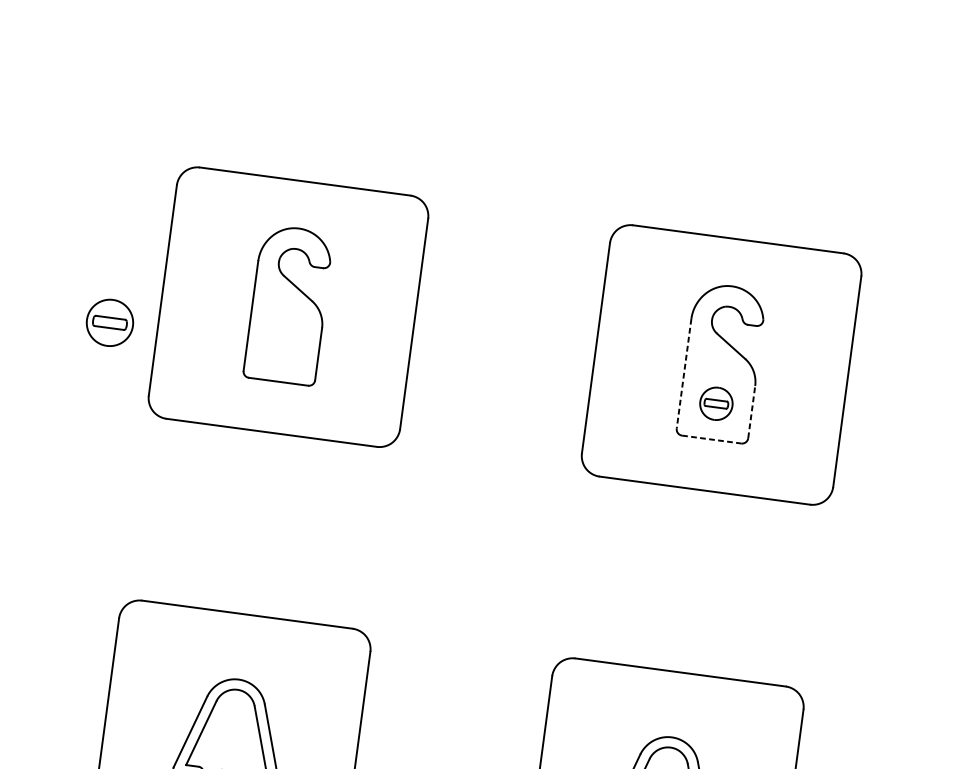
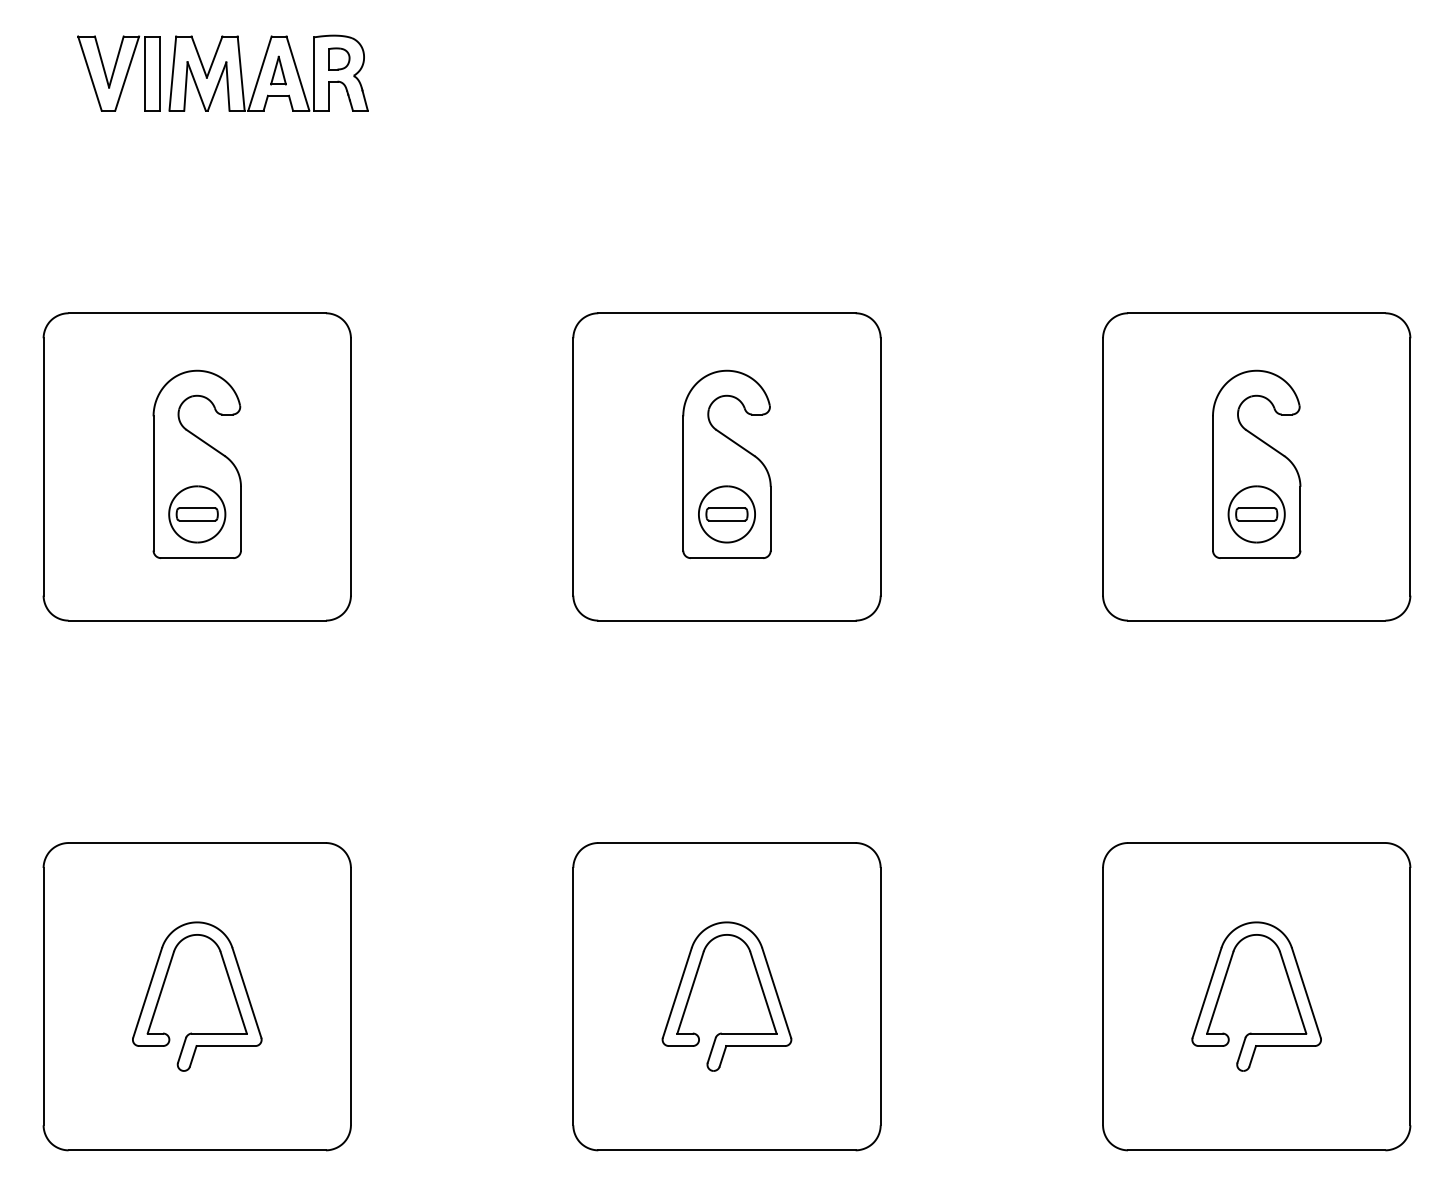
part: (109, 322) -> (726, 514), moved
line: (683, 373) -> (1212, 483), dashed -> solid
part: (716, 403) -> (1256, 514), size x1.43
line: (751, 411) -> (1300, 518), dashed -> solid
line: (712, 439) -> (1257, 558), dashed -> solid

